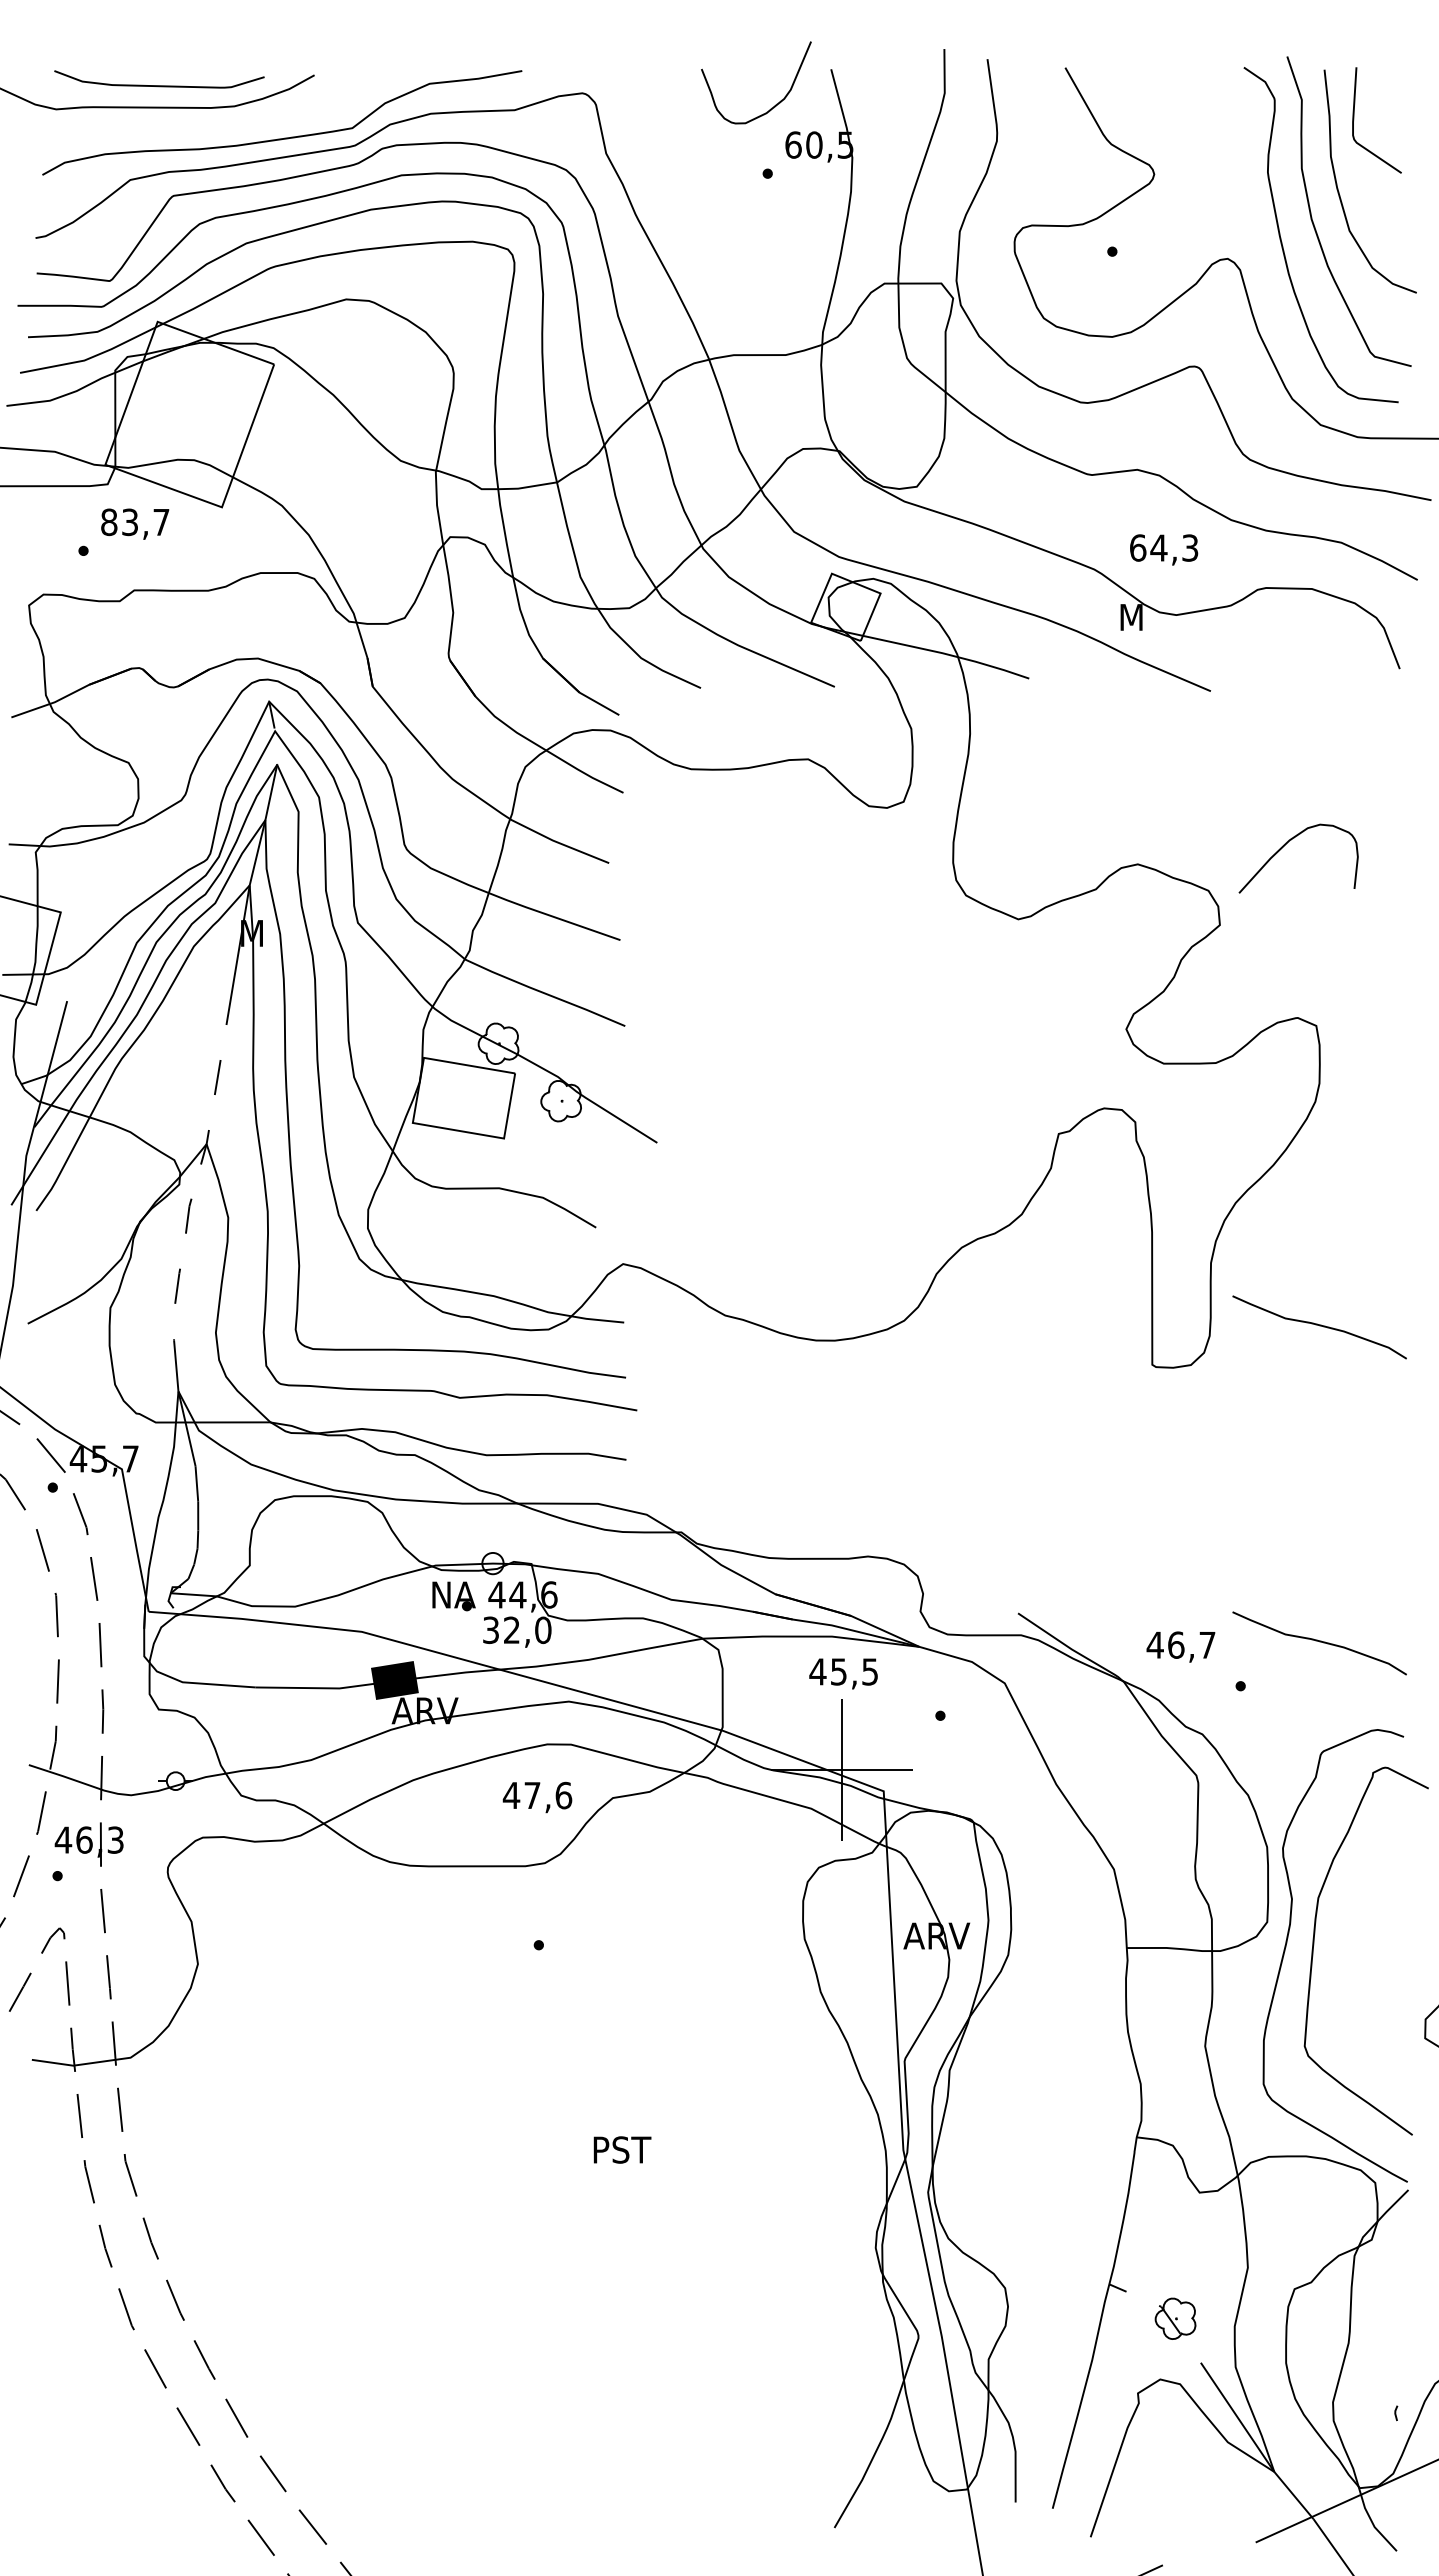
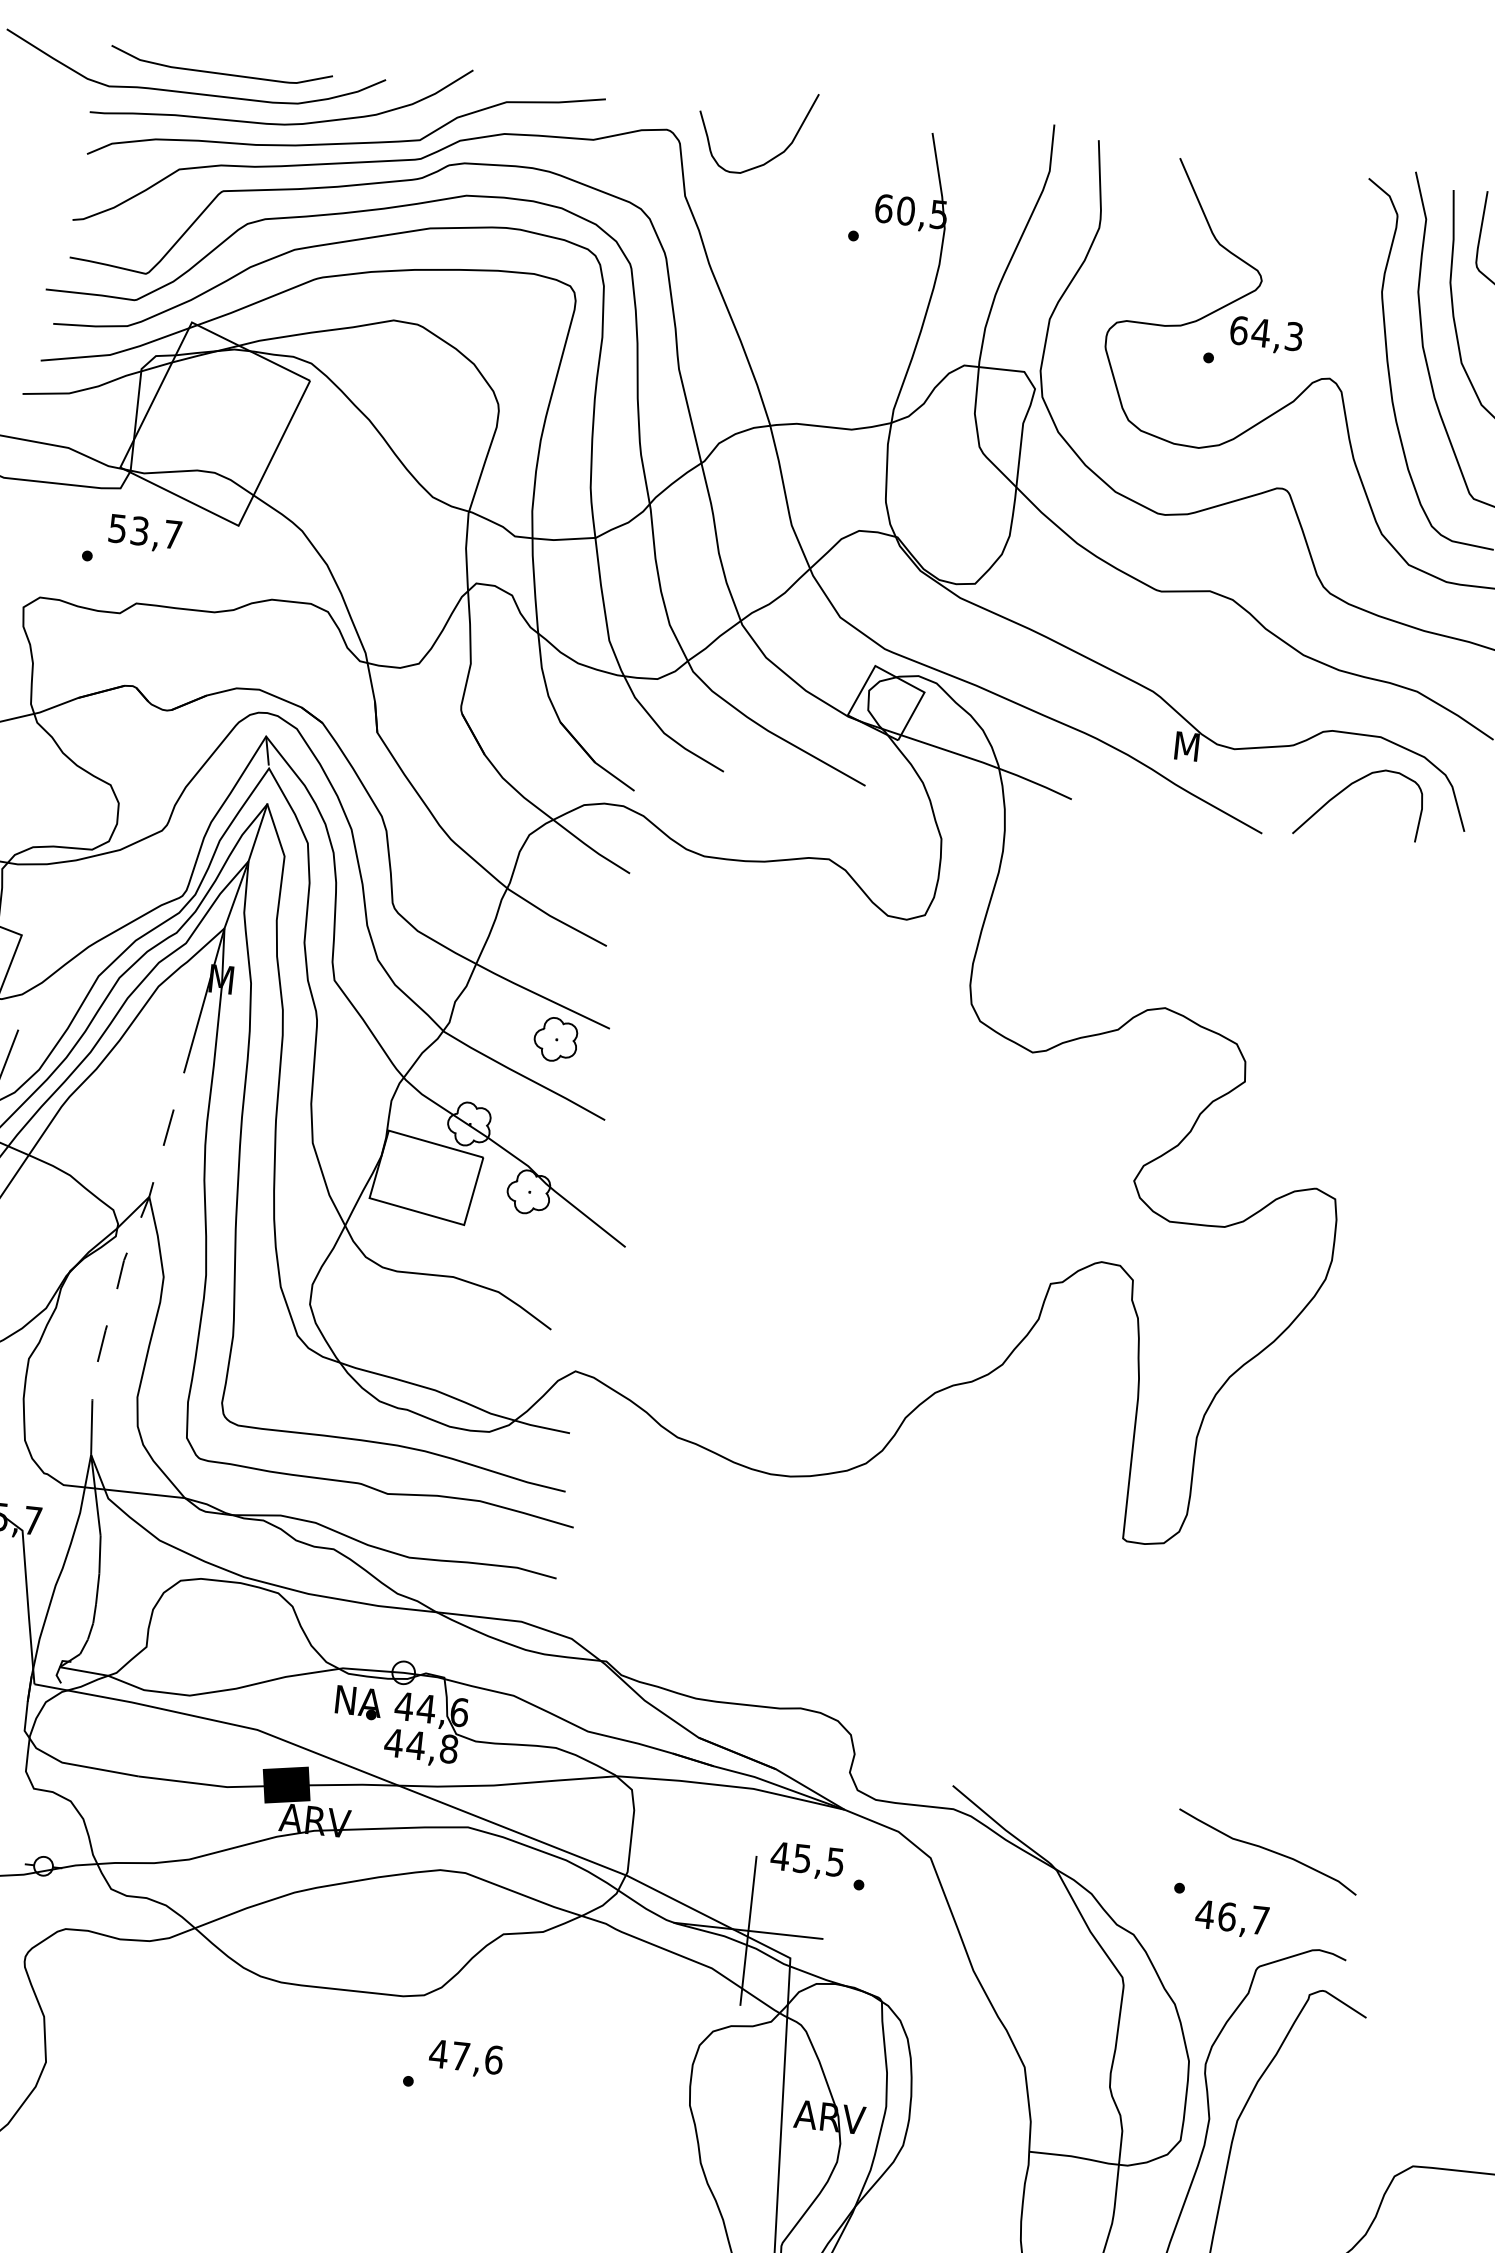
curve: (776, 103) -> (775, 155), moved
curve: (217, 126) -> (277, 122), added
text: (109, 522) -> (118, 528), 83,7 -> 53,7
text: (1164, 549) -> (1266, 335), moved
curve: (1285, 845) -> (1346, 788), moved
part: (570, 955) -> (555, 1039), added
curve: (1319, 1326) -> (1304, 1517), removed
text: (516, 1629) -> (420, 1745), 32,0 -> 44,8
text: (1180, 1646) -> (1231, 1918), moved
text: (843, 1673) -> (807, 1860), moved
text: (537, 1797) -> (465, 2058), moved

